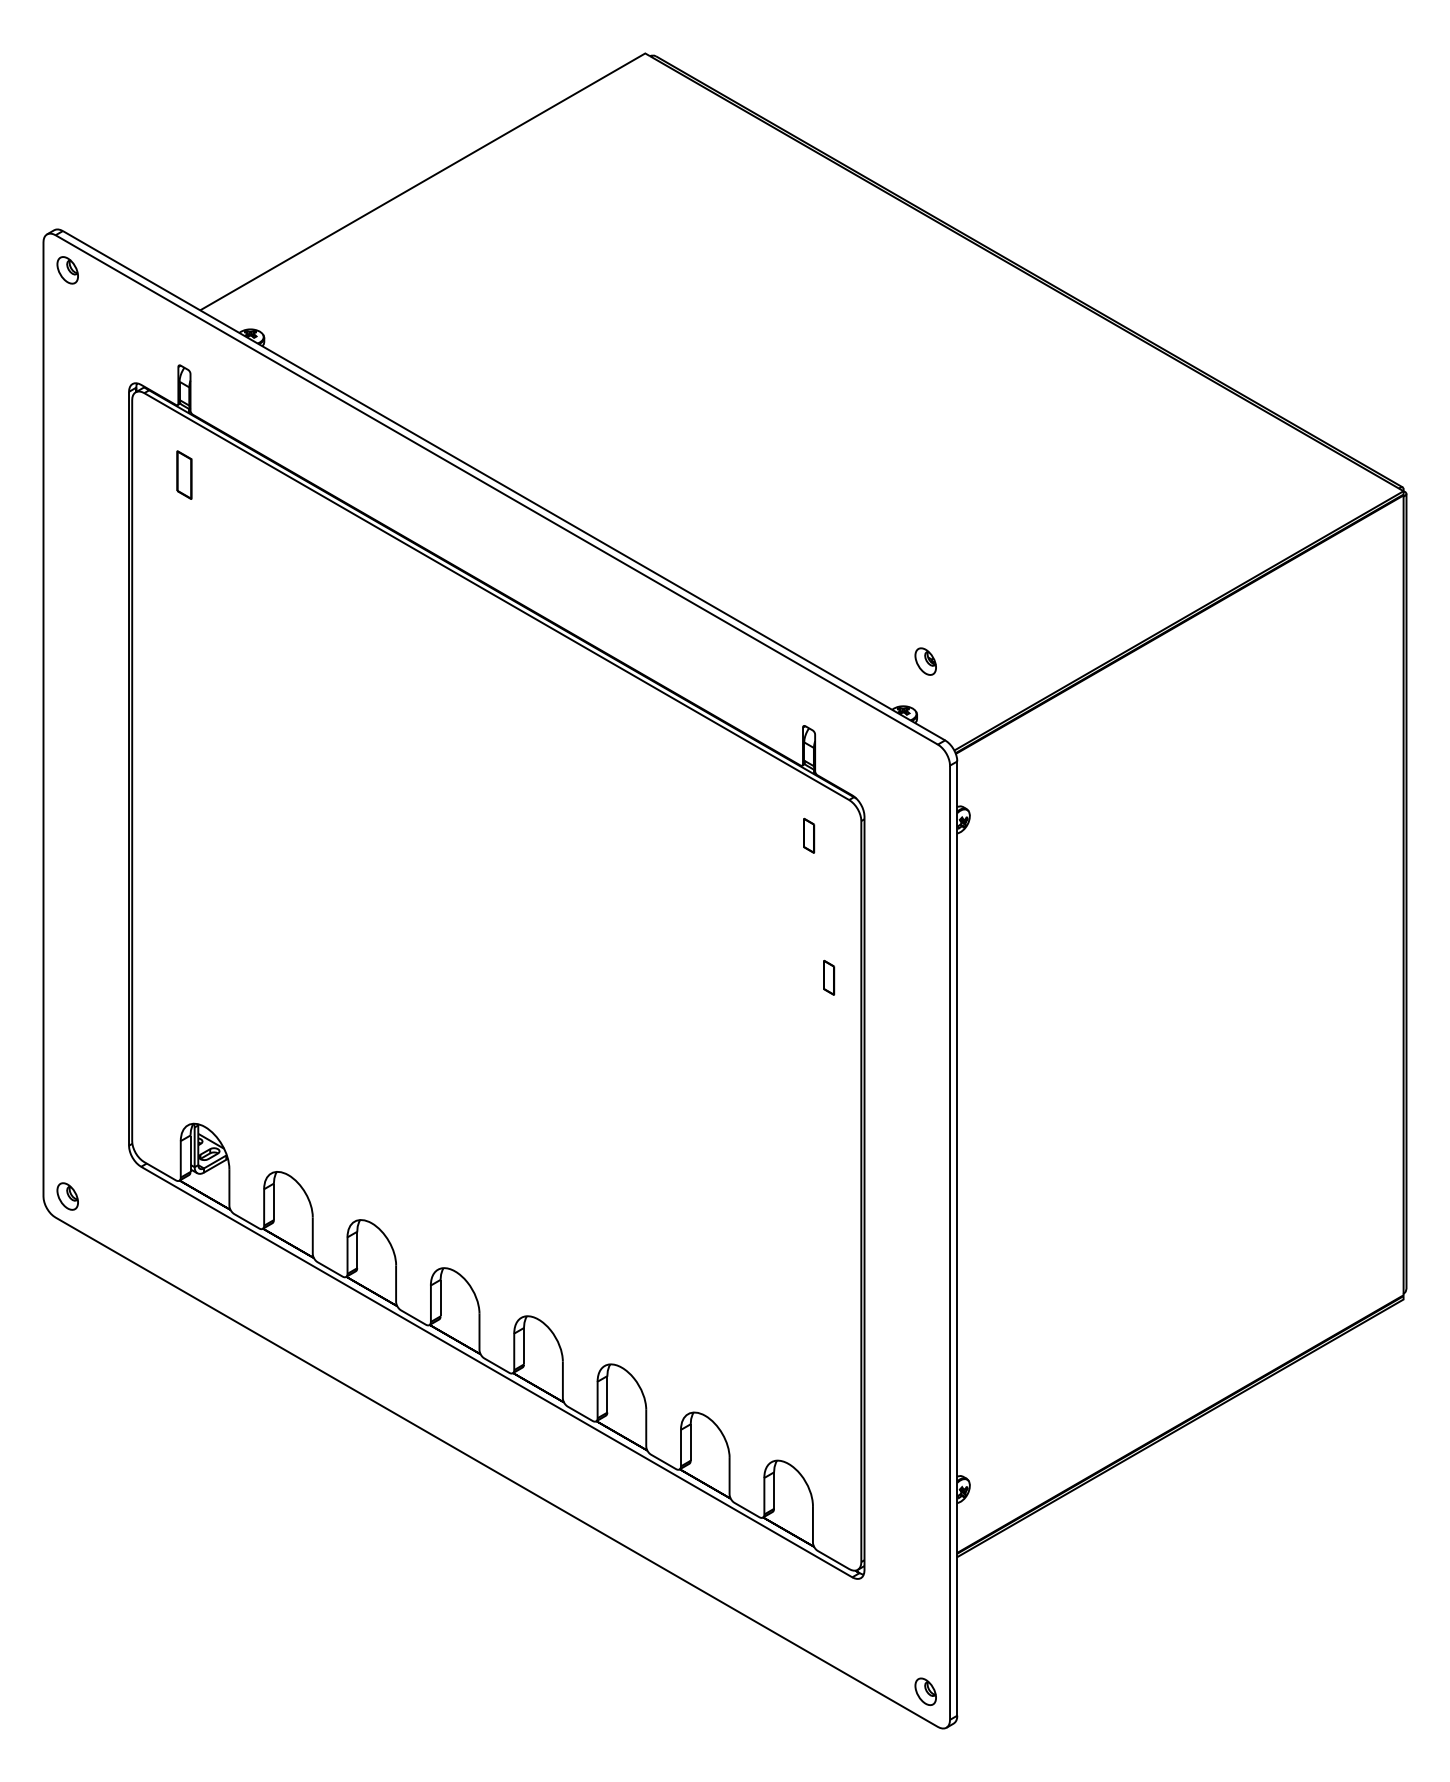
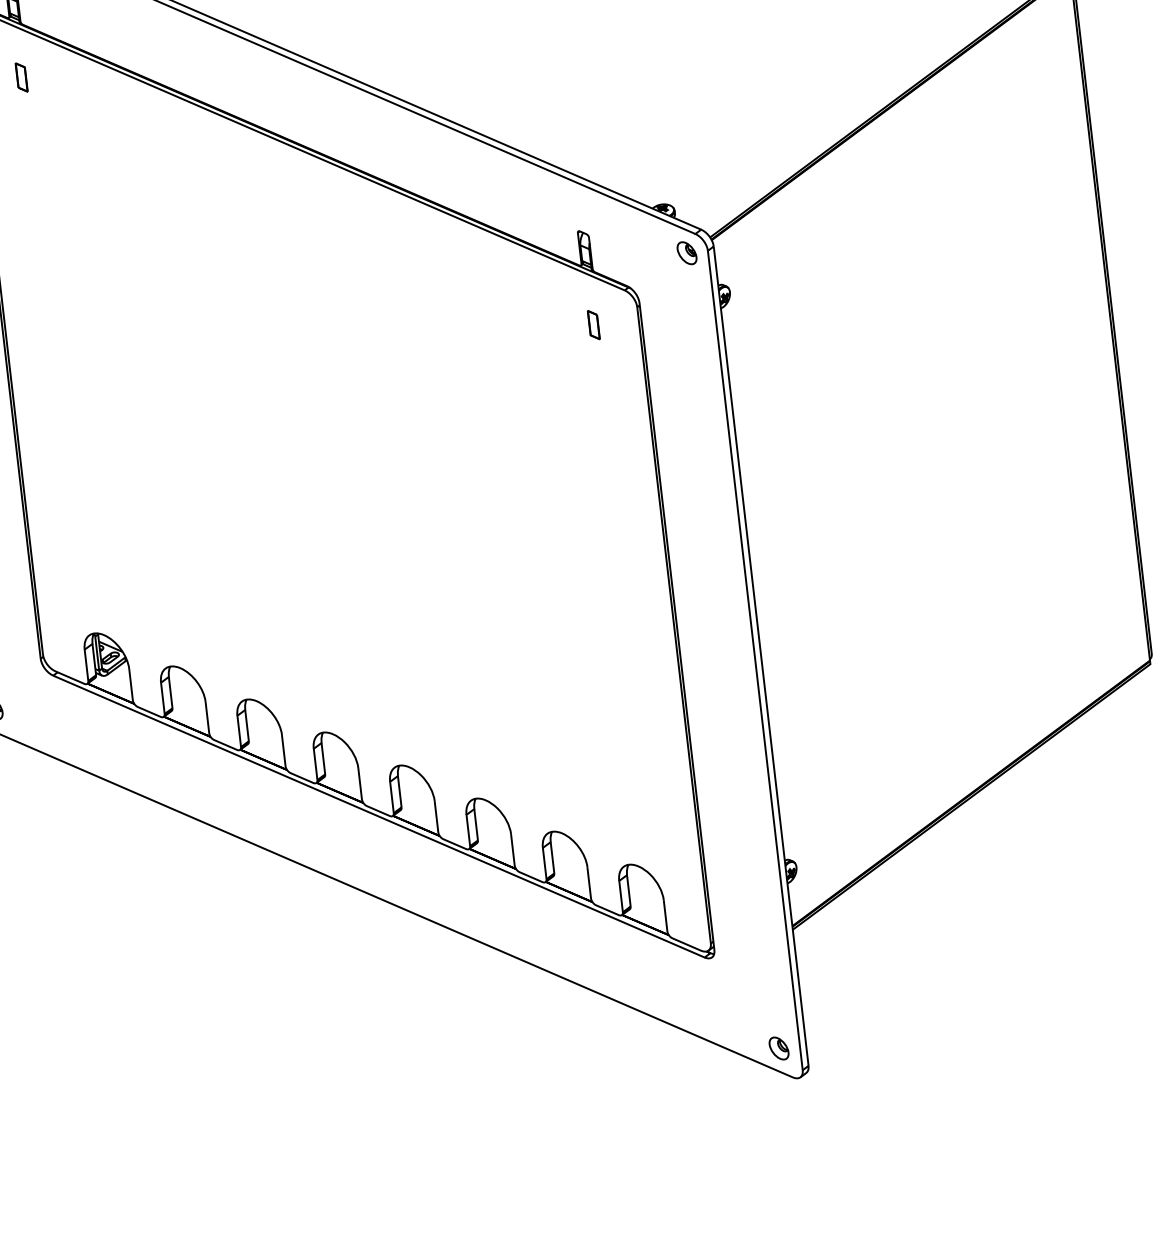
part: (184, 475) -> (21, 77), size x0.71
part: (925, 661) -> (686, 253), moved
part: (829, 977) -> (625, 444), removed

